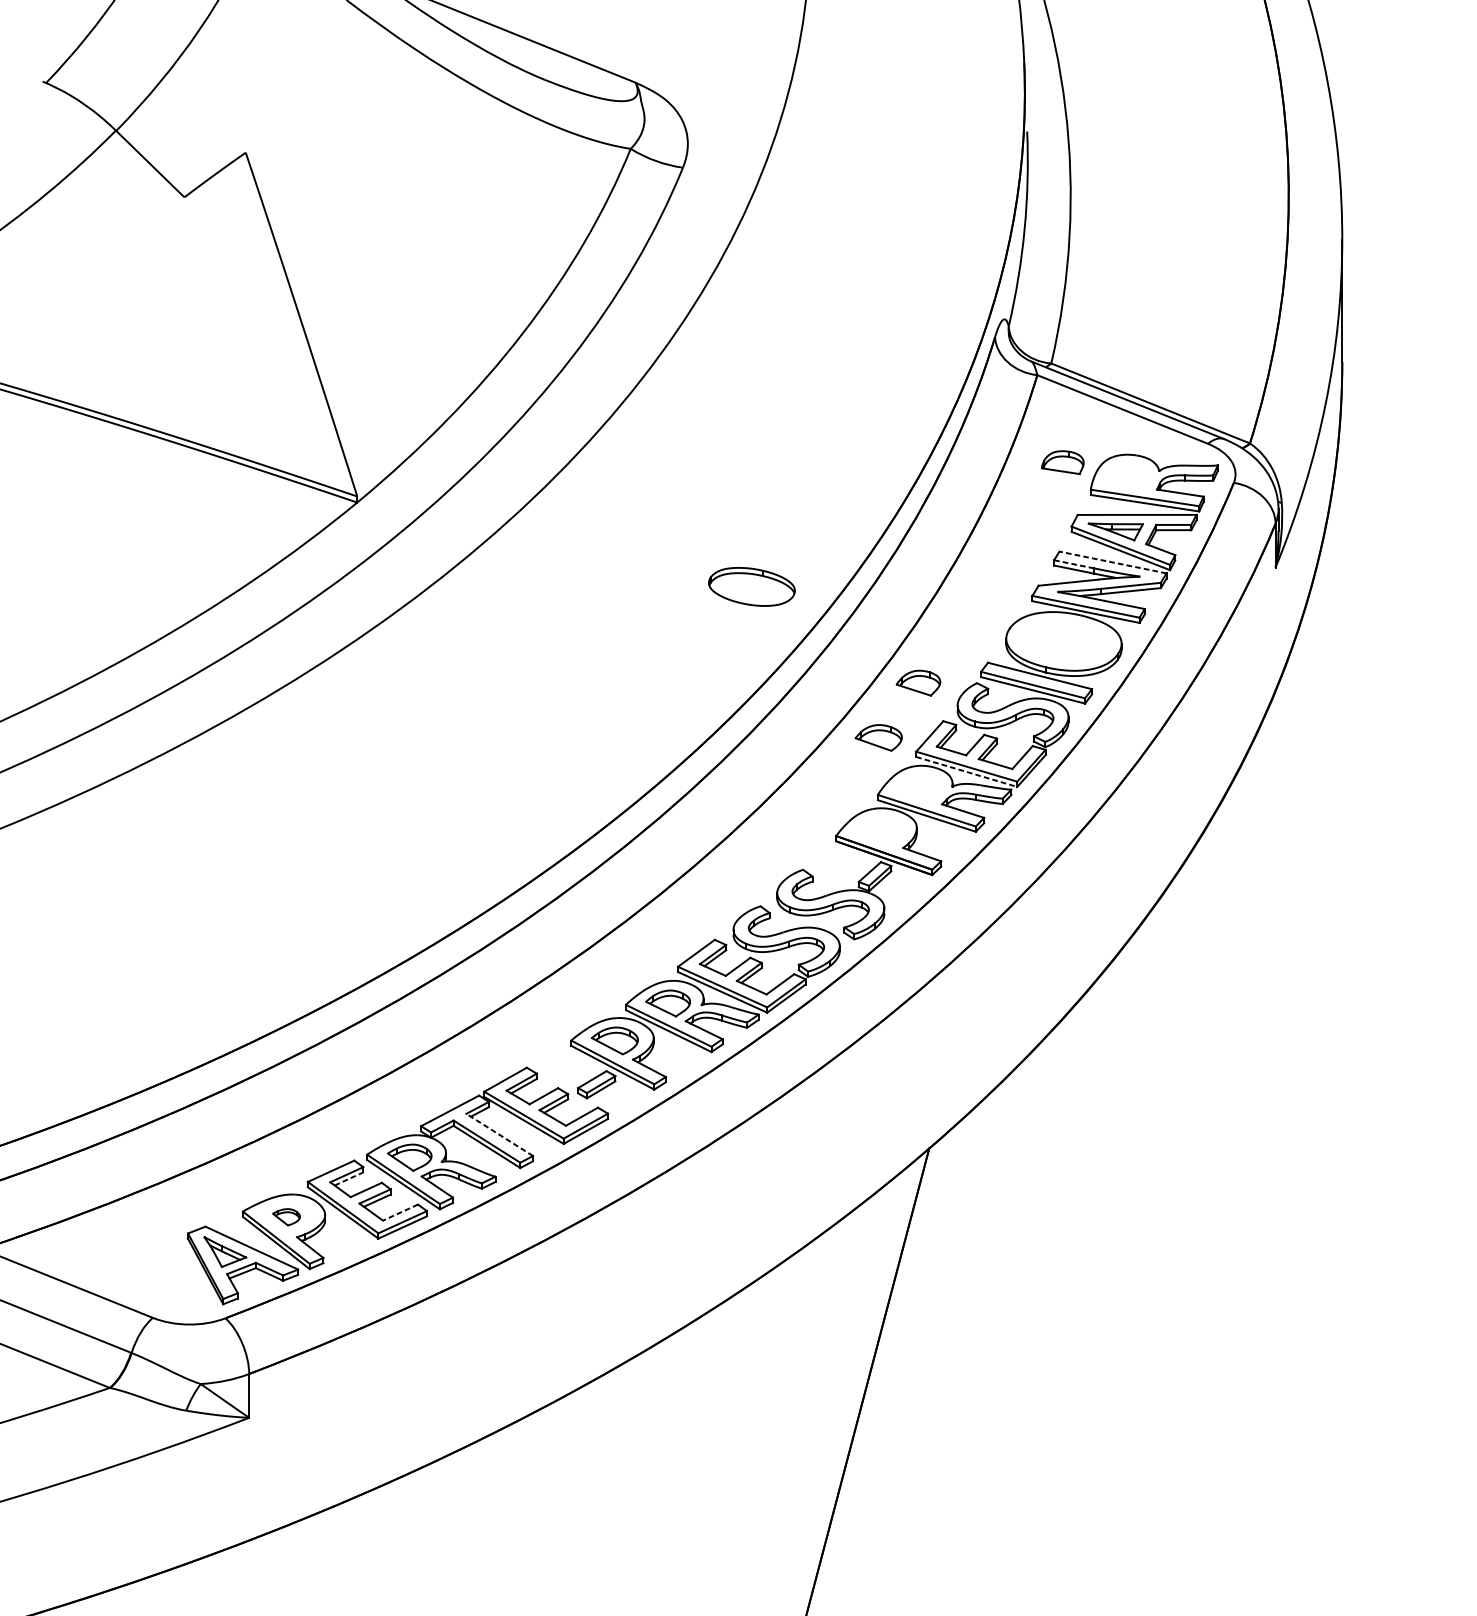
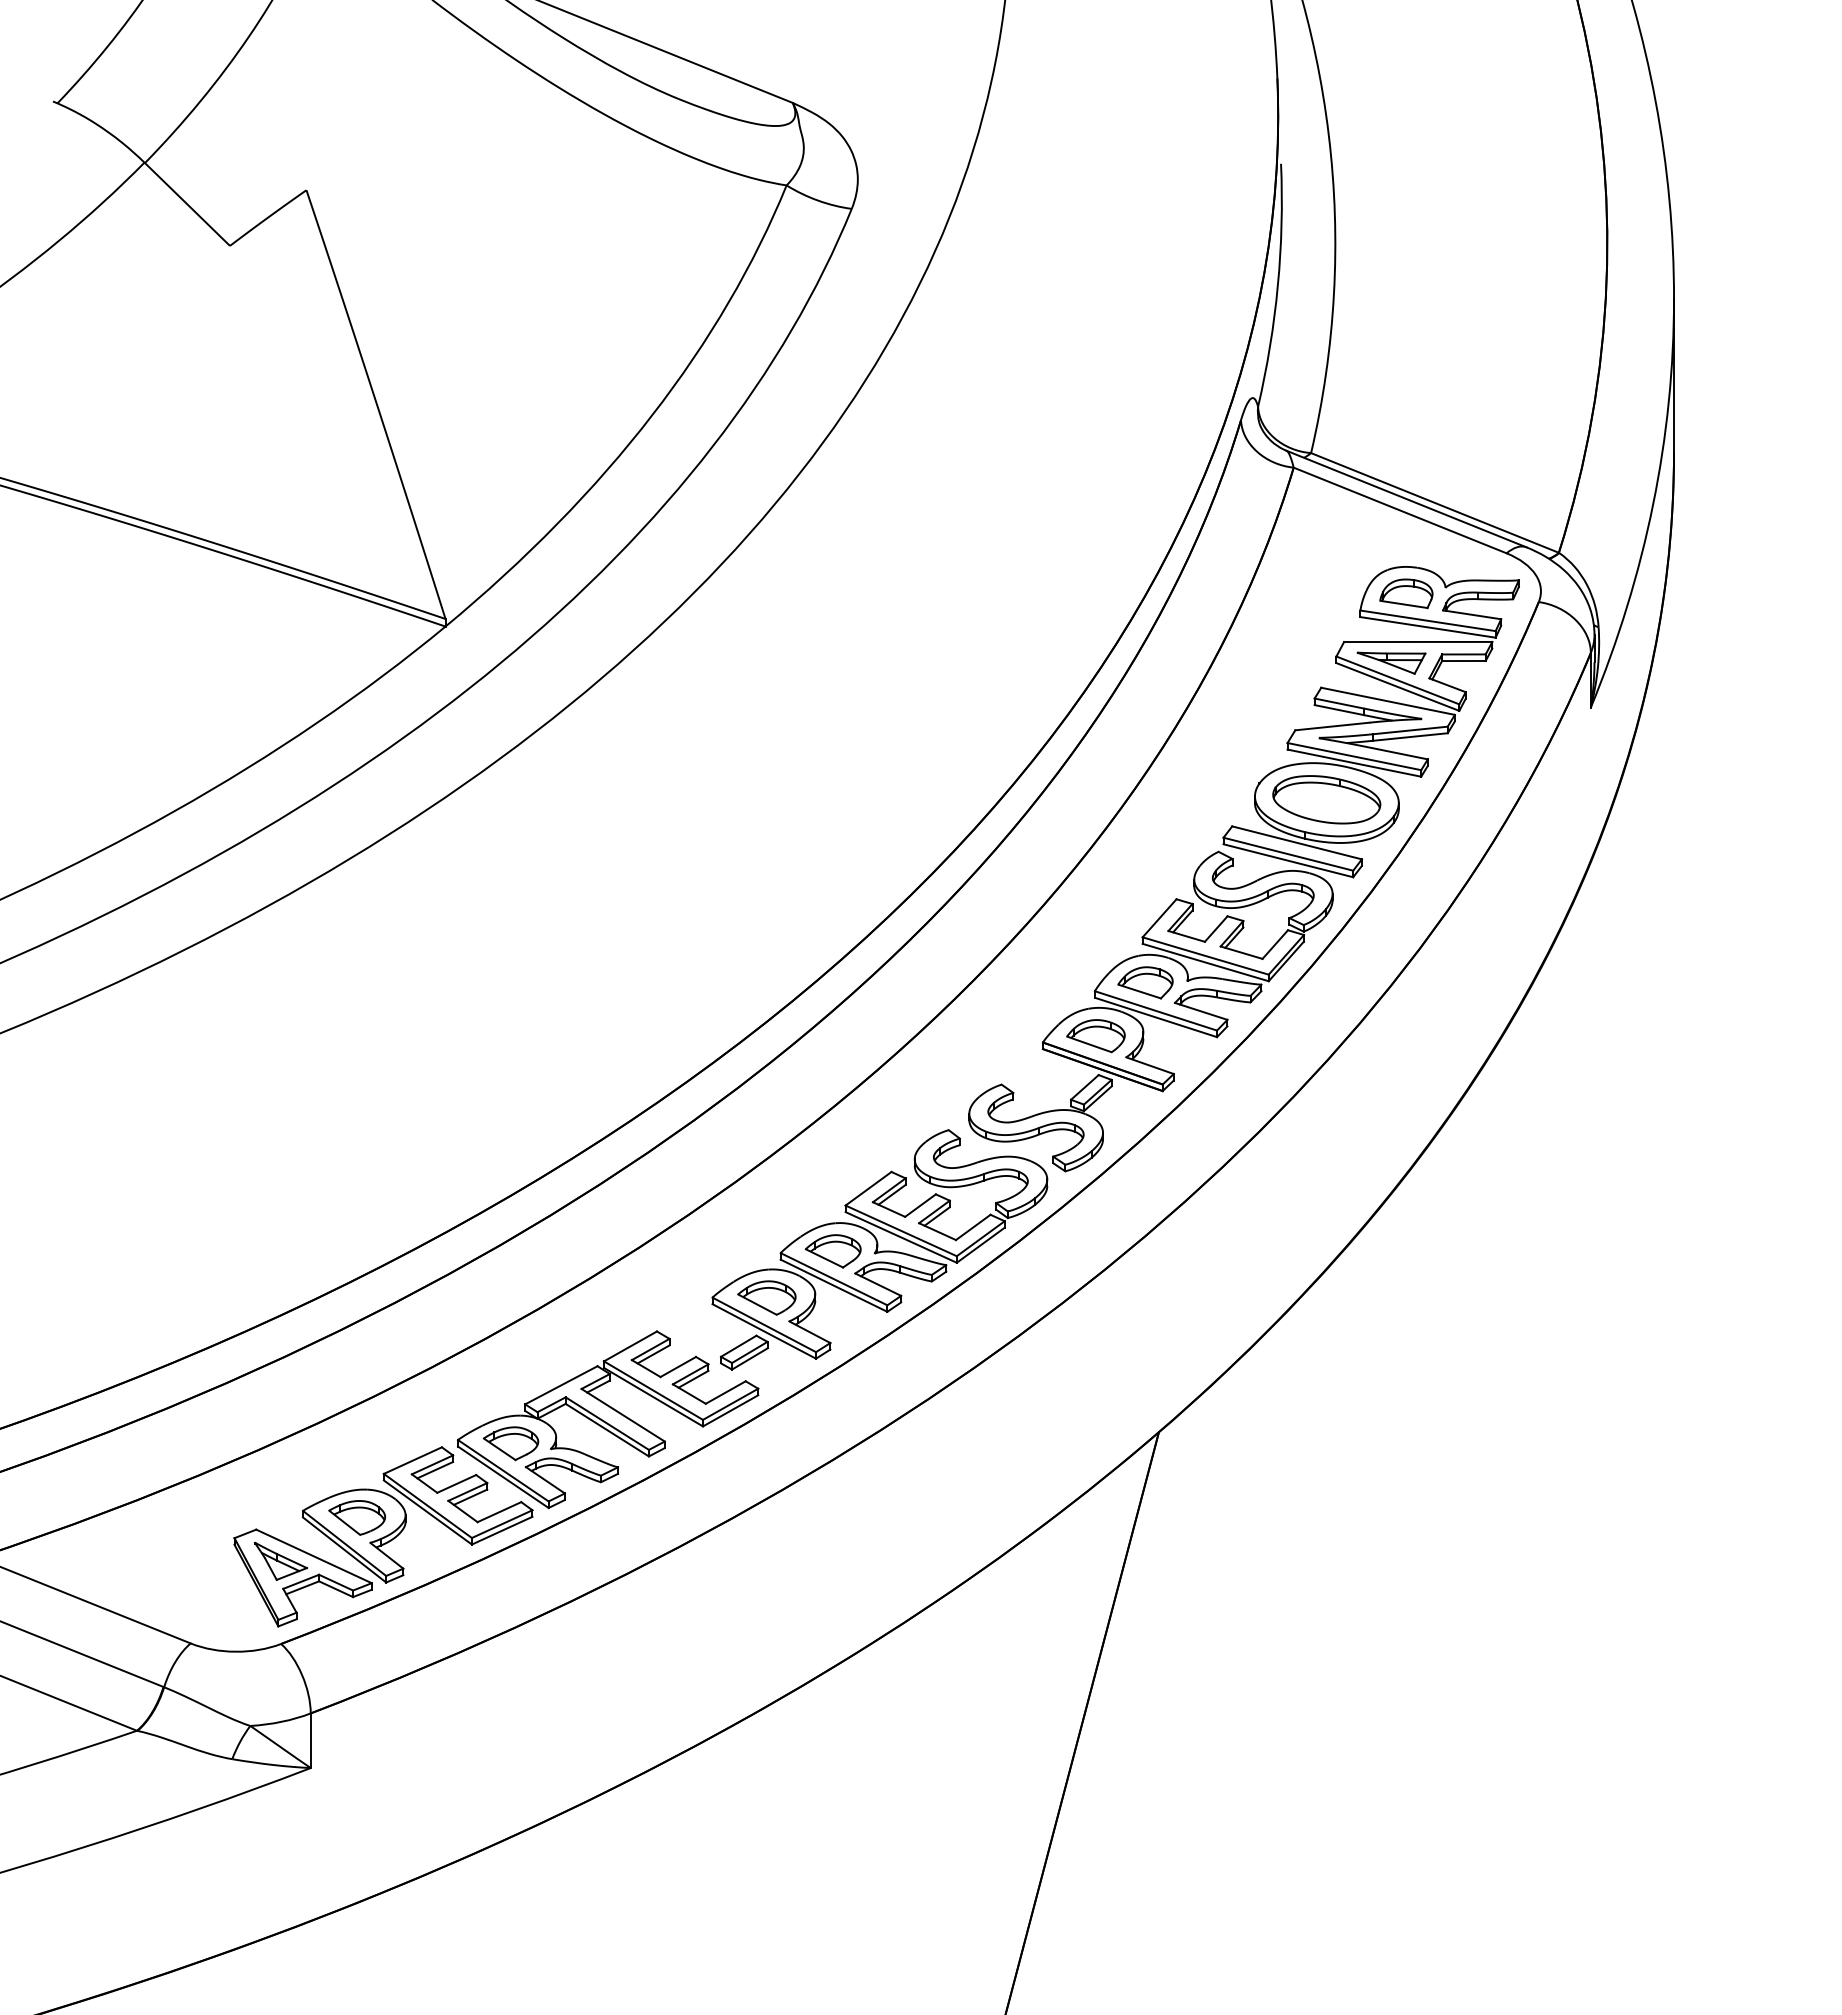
part: (1062, 462) -> (1406, 593), moved
line: (1112, 562) -> (1387, 701), dashed -> solid
line: (1074, 564) -> (1339, 703), dashed -> solid
part: (751, 586) -> (1326, 799), moved
part: (918, 682) -> (1145, 982), moved
part: (878, 738) -> (1095, 1036), moved
line: (966, 771) -> (1205, 962), dashed -> solid
line: (499, 1134) -> (622, 1414), dashed -> solid
line: (349, 1179) -> (435, 1470), dashed -> solid
line: (400, 1212) -> (499, 1512), dashed -> solid
part: (286, 1216) -> (357, 1517), size x1.67

